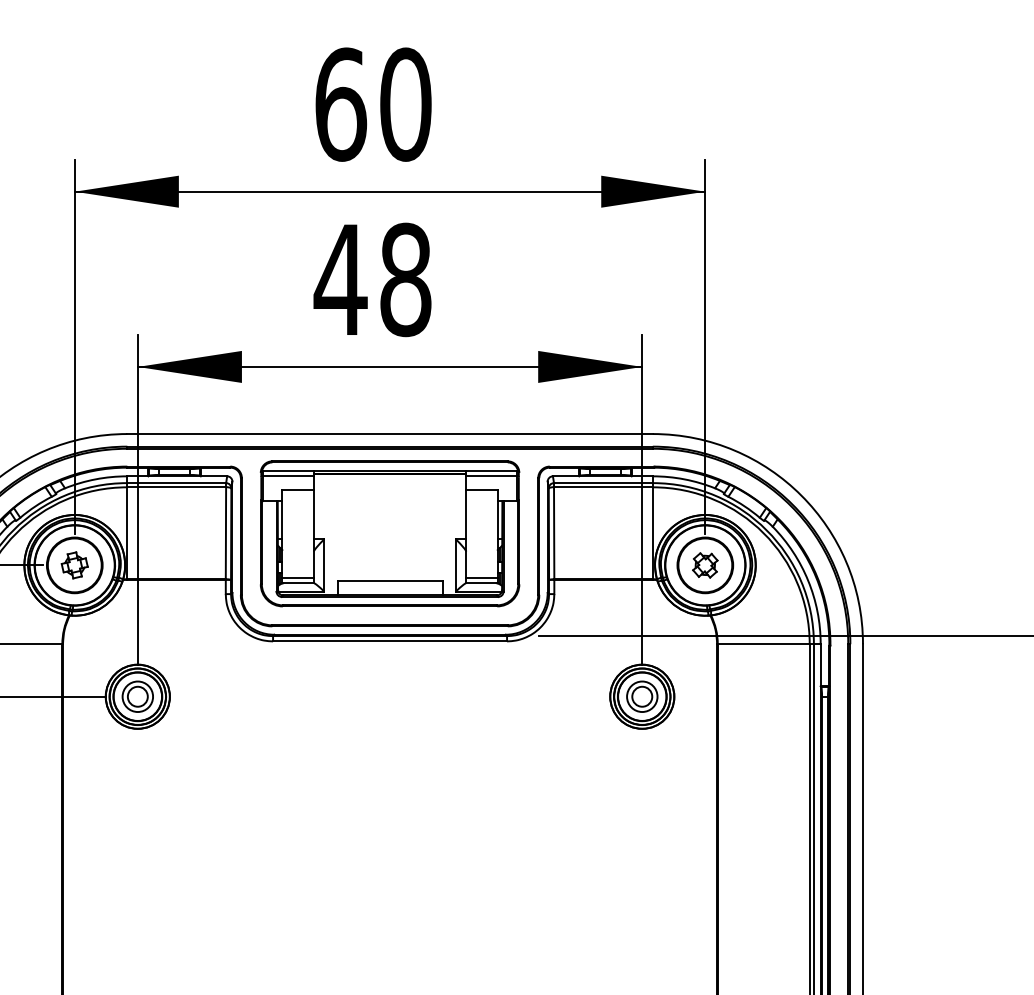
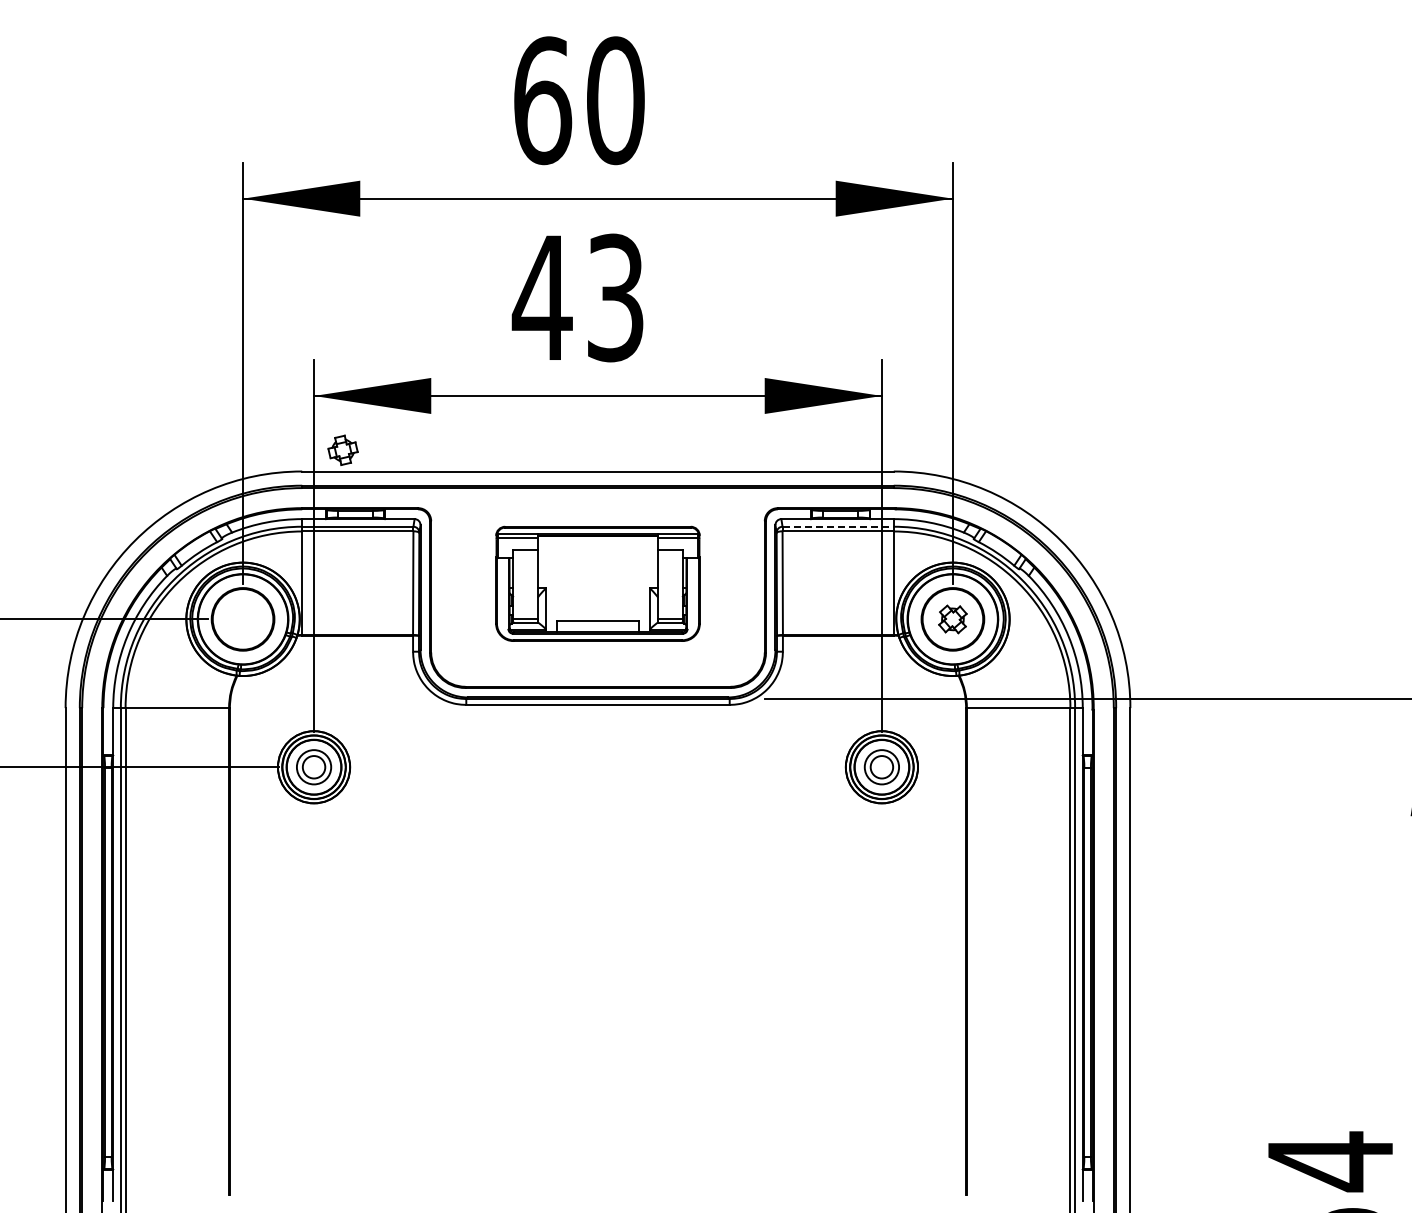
text: (405, 279) -> (615, 297), 48 -> 43
line: (603, 482) -> (838, 526), solid -> dashed
part: (389, 533) -> (597, 583), size x0.7
part: (74, 564) -> (342, 449), moved

